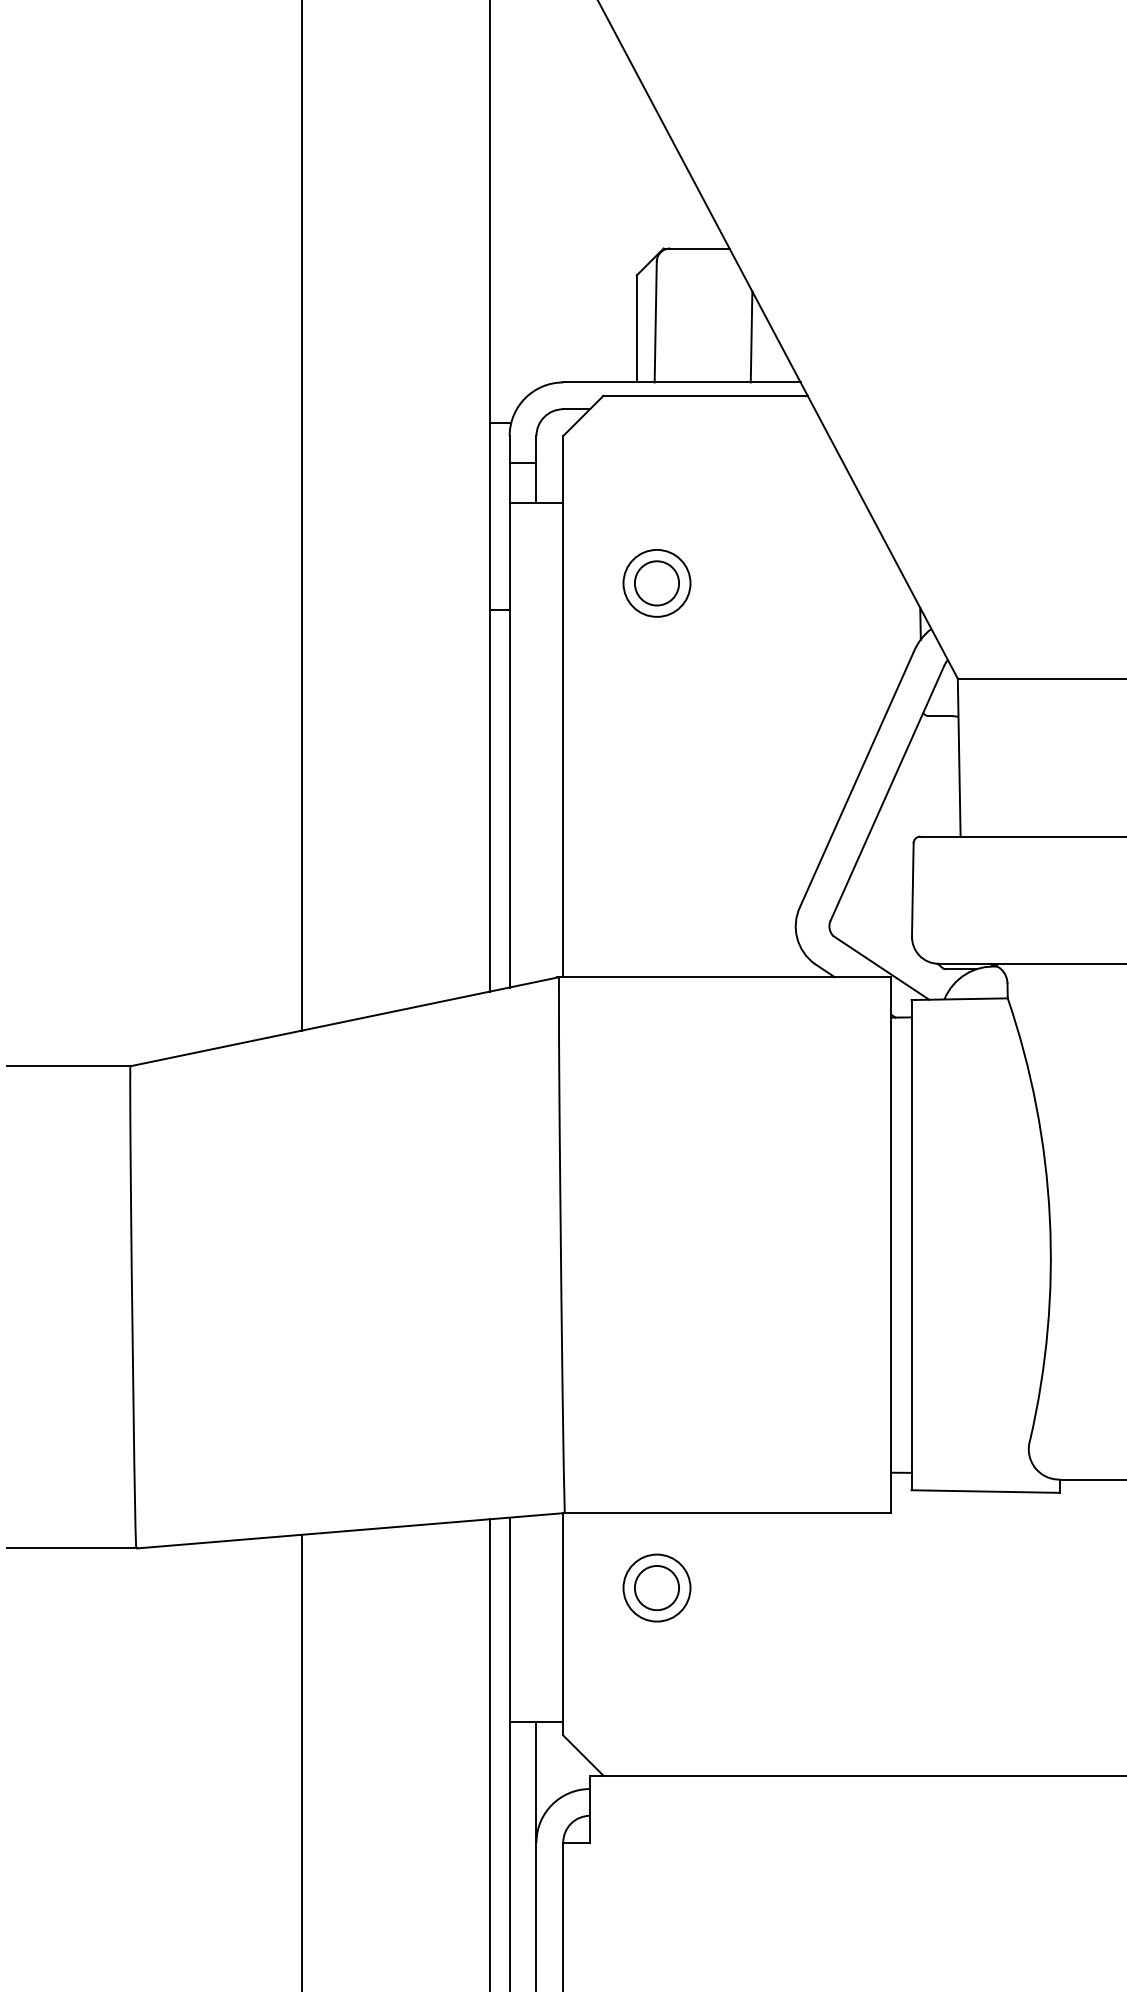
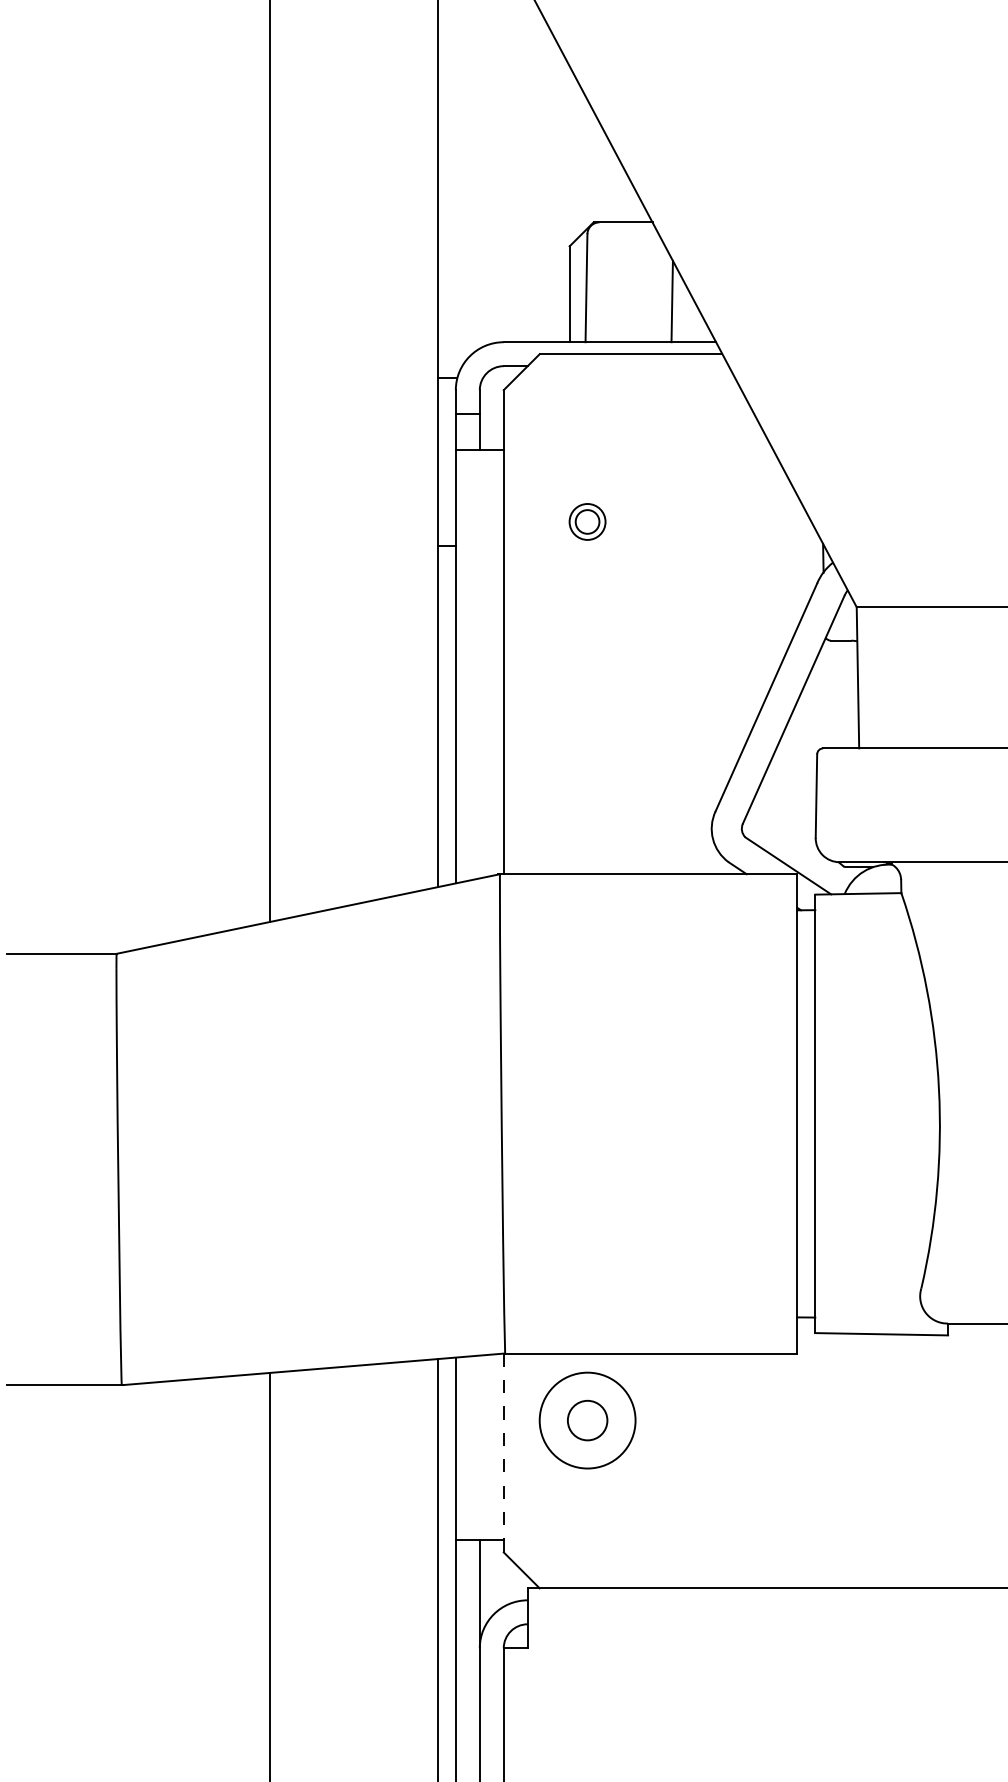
part: (656, 582) -> (587, 521), size x0.6
circle: (656, 1587) -> (587, 1420), size x1.6
line: (562, 1624) -> (503, 1453), solid -> dashed

